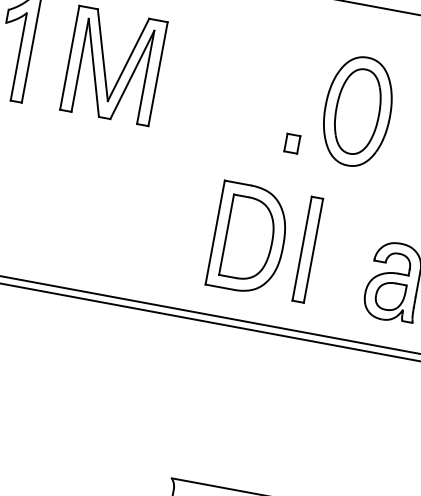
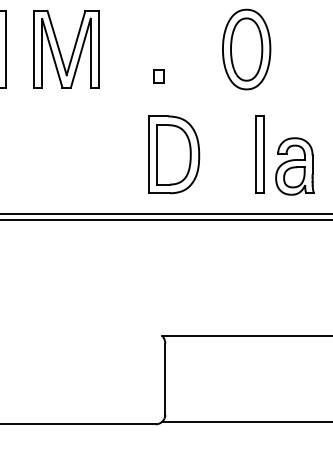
part: (291, 143) -> (158, 76), moved
part: (250, 238) -> (174, 154), moved
part: (306, 249) -> (259, 154), moved

